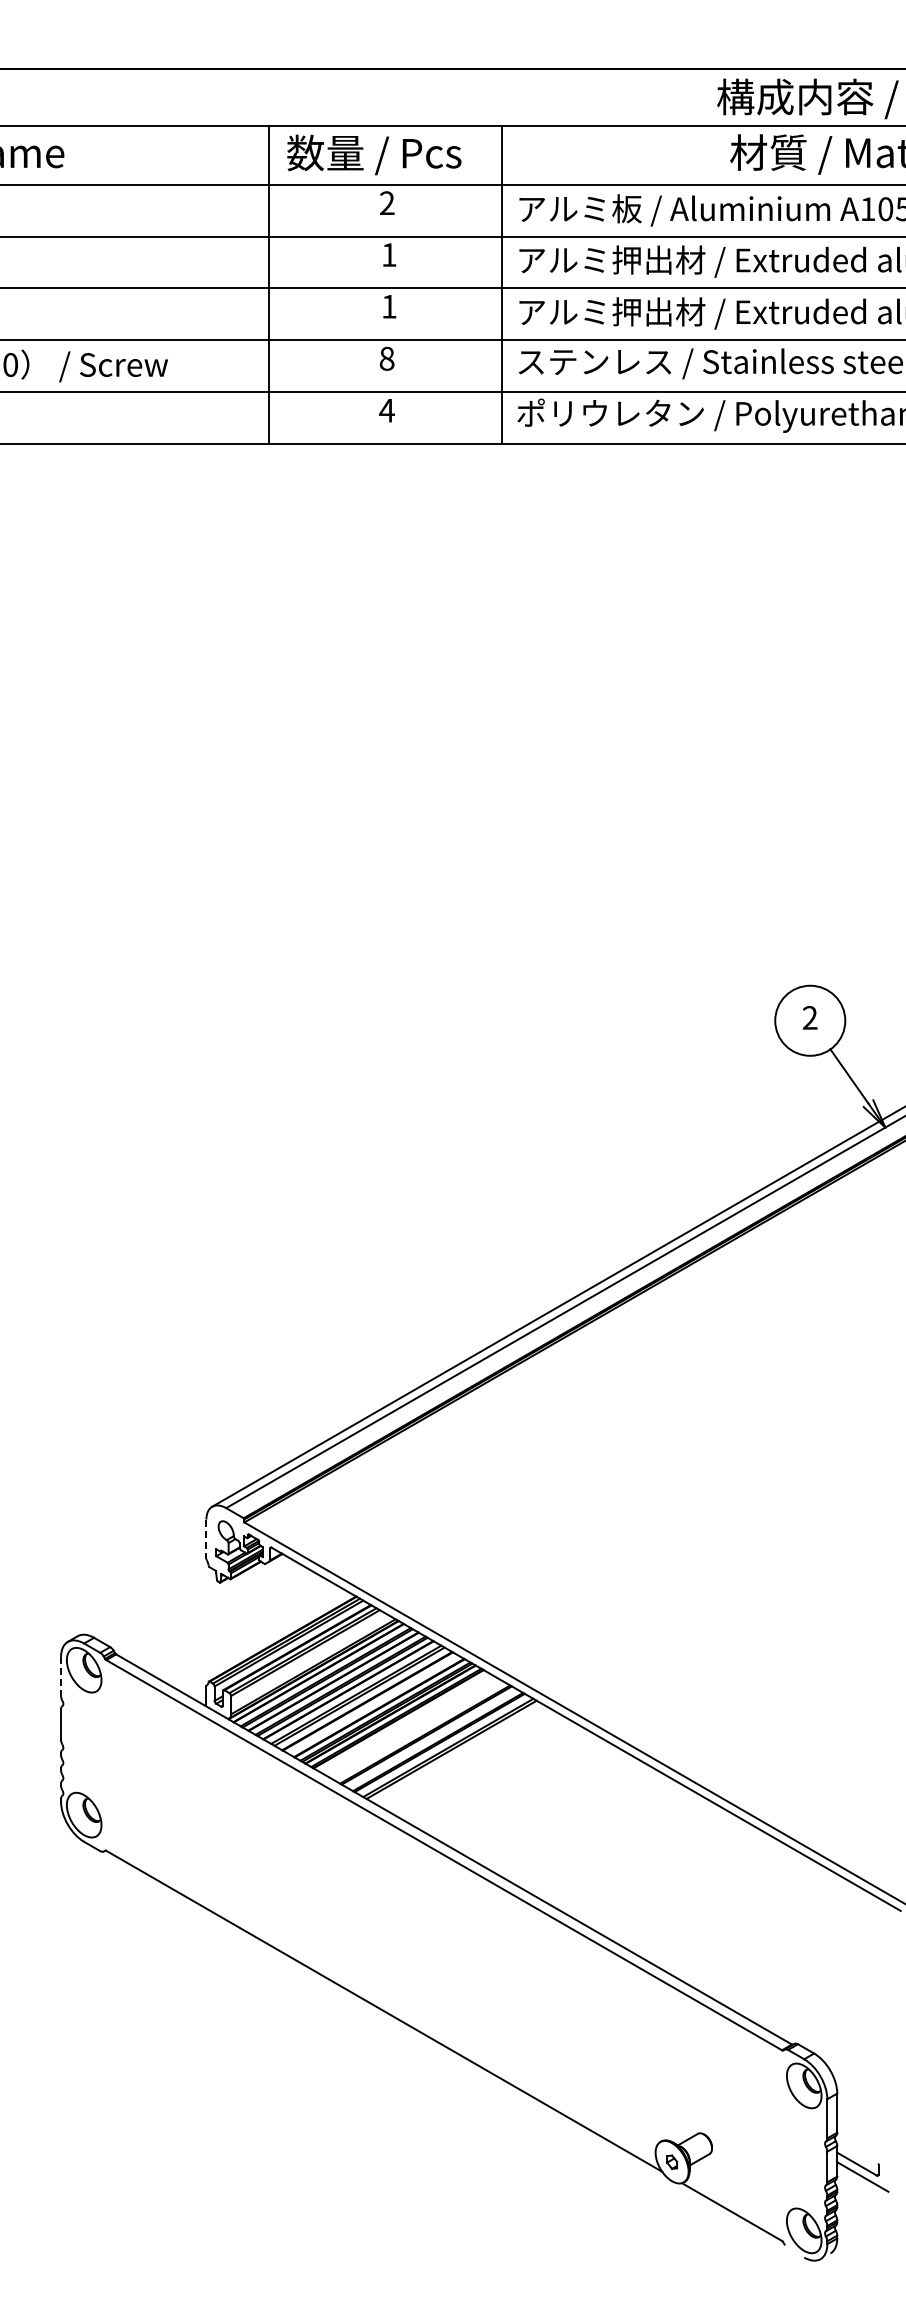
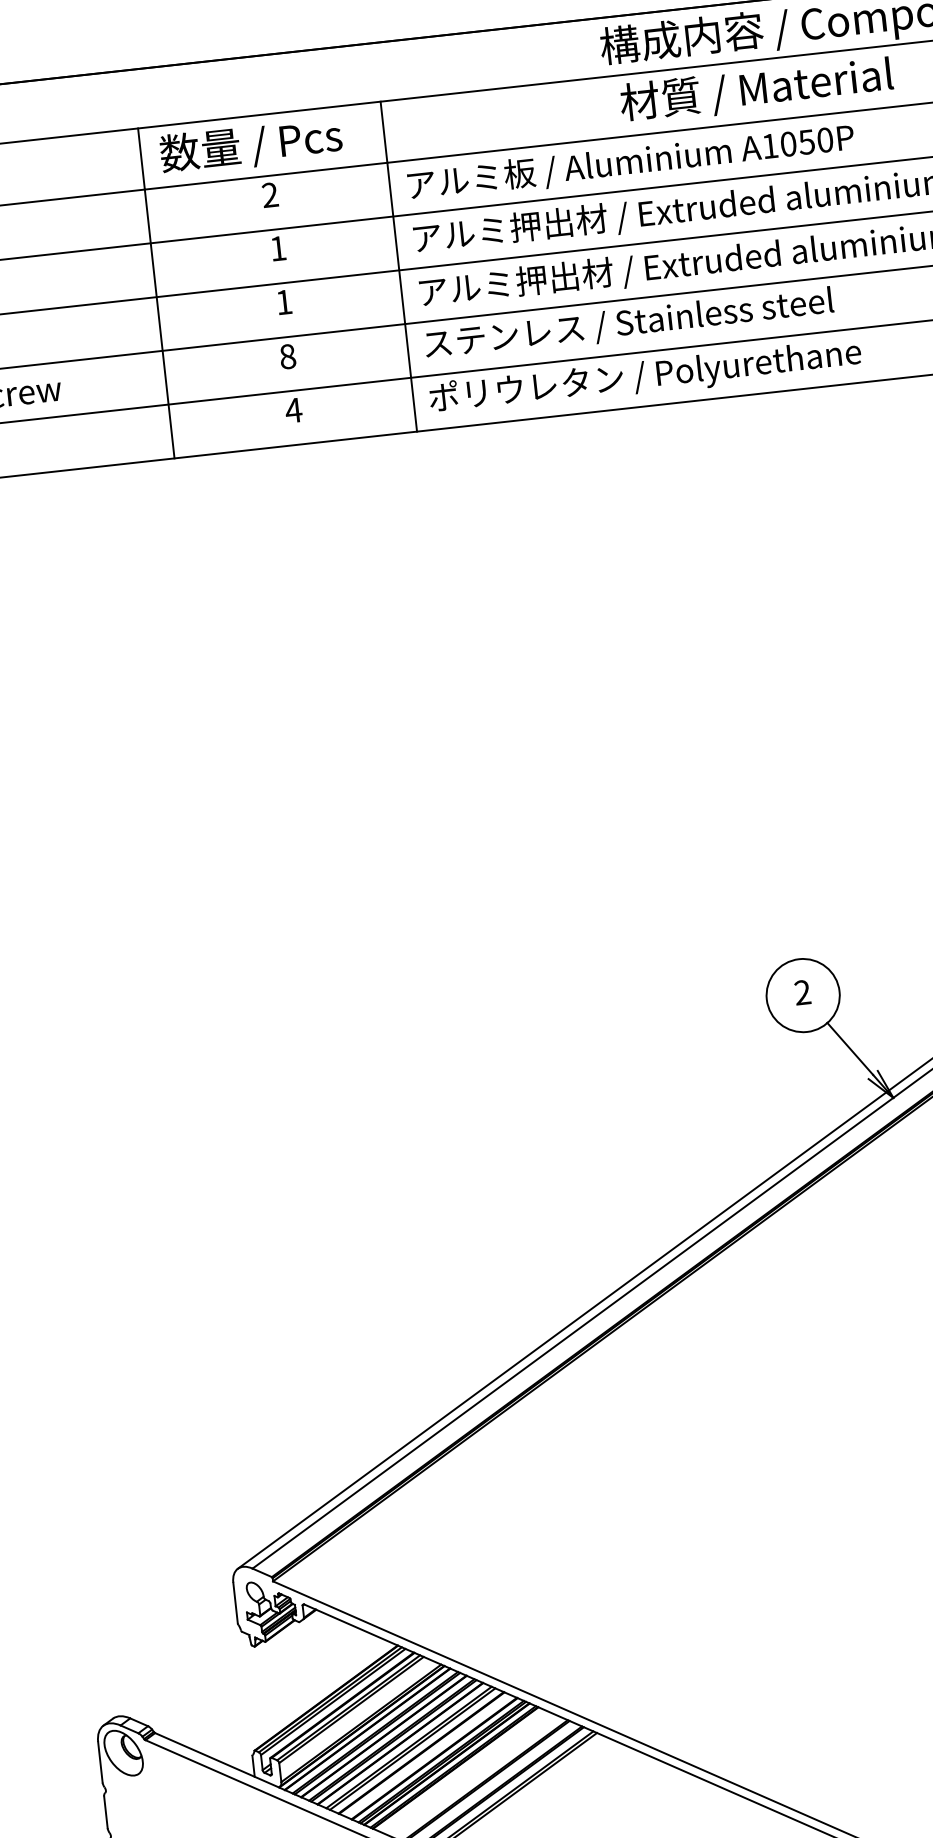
line: (206, 1539) -> (235, 1603), dashed -> solid
line: (61, 1676) -> (100, 1762), dashed -> solid

